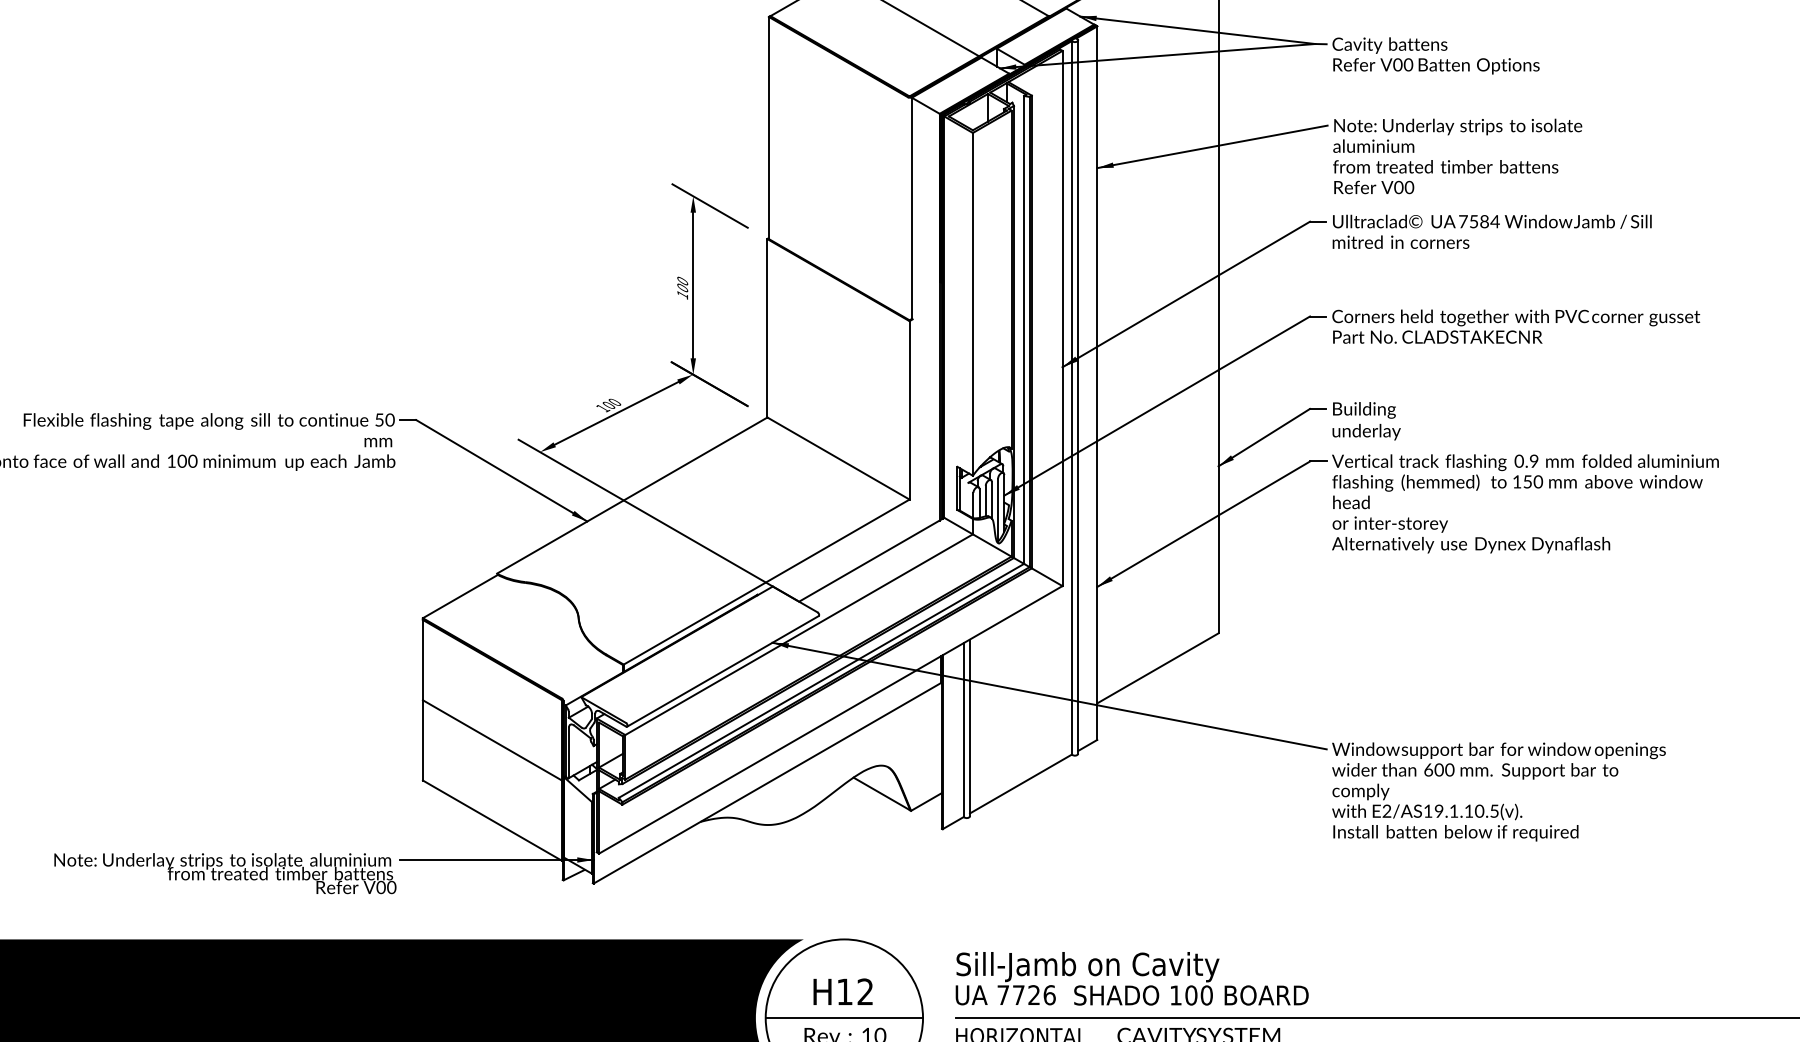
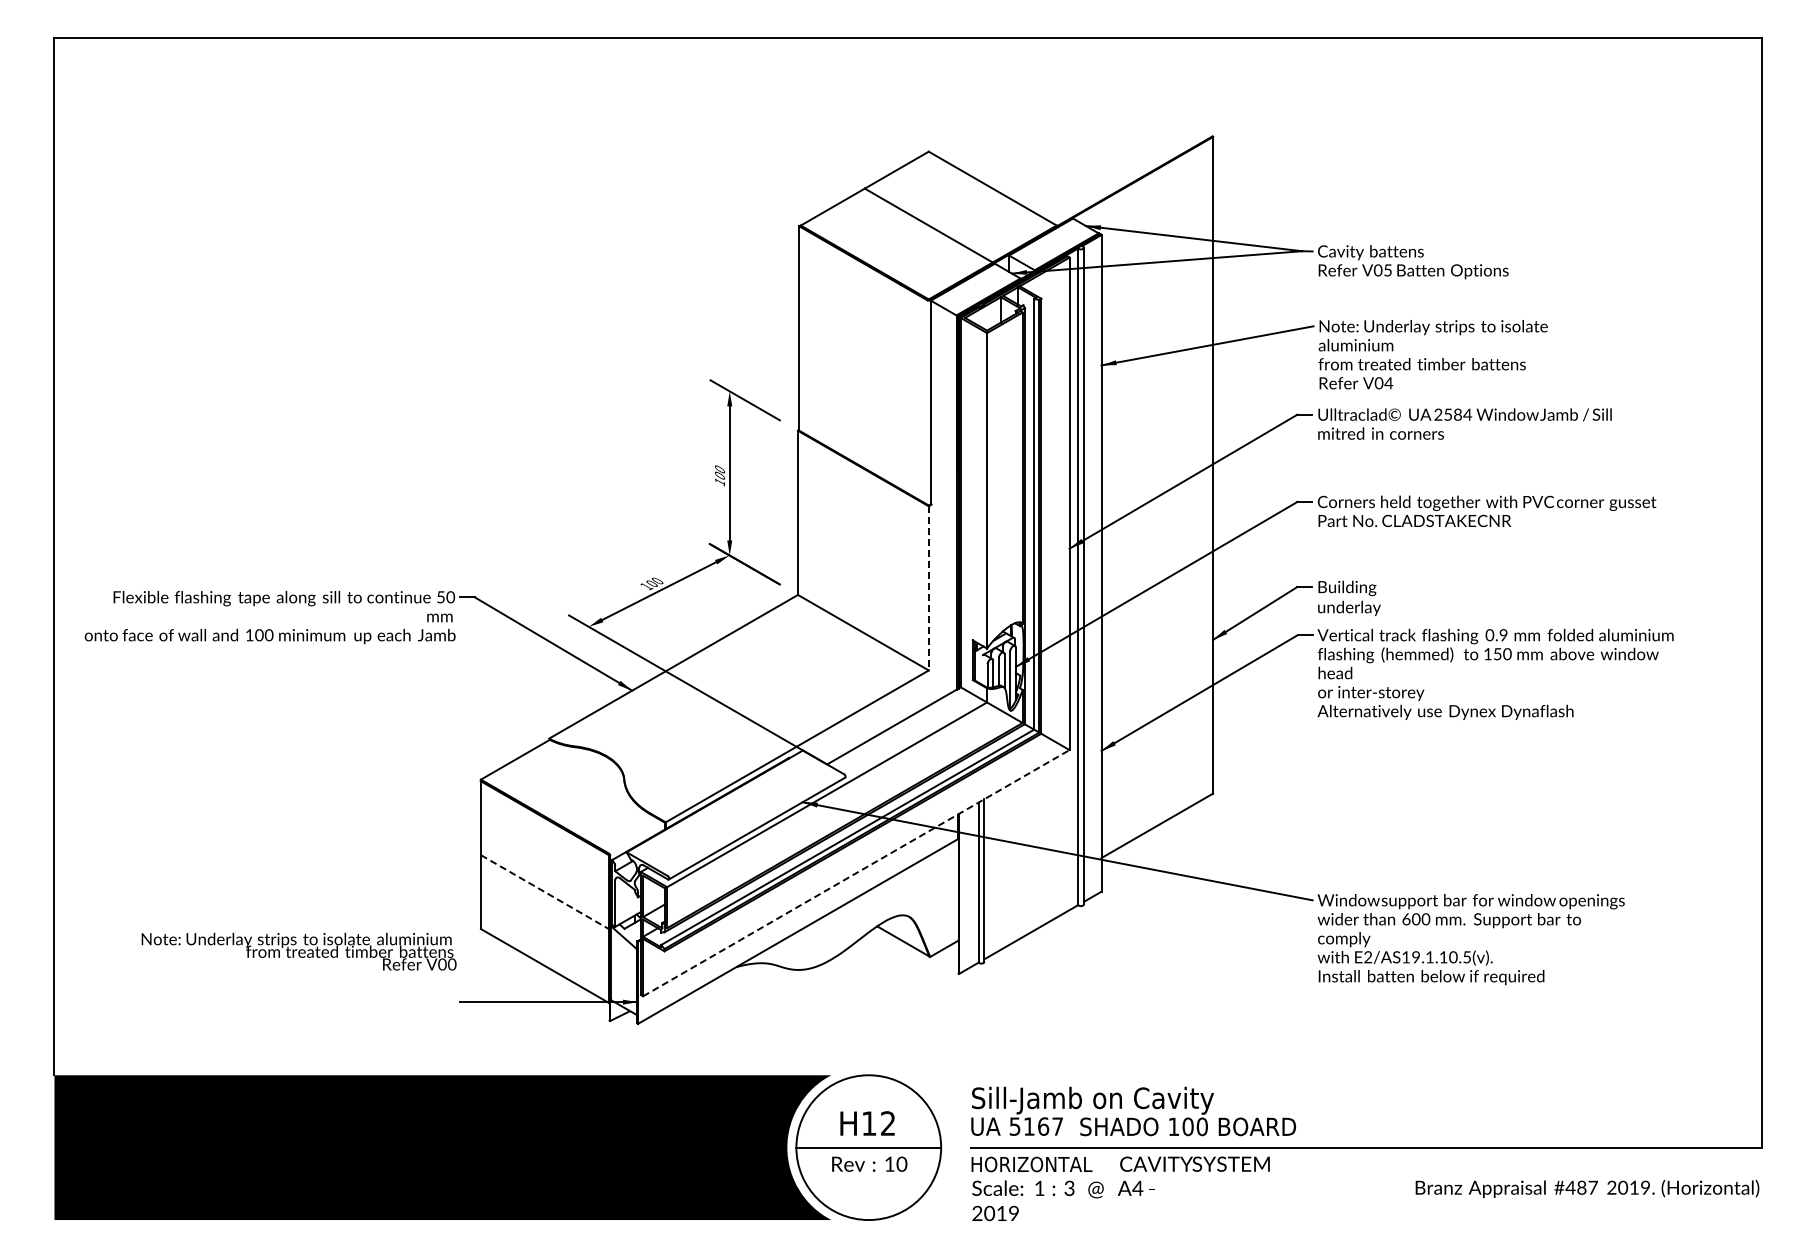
text: (1408, 64) -> (1387, 270), V00 -> V05
text: (1409, 187) -> (1388, 383), V00 -> V04
text: (1463, 221) -> (1438, 414), 7584 -> 2584
line: (909, 410) -> (928, 588), solid -> dashed
line: (831, 719) -> (856, 872), solid -> dashed
line: (492, 740) -> (544, 892), solid -> dashed
text: (224, 873) -> (298, 951), moved
text: (1026, 995) -> (1036, 1126), 7726 -> 5167

